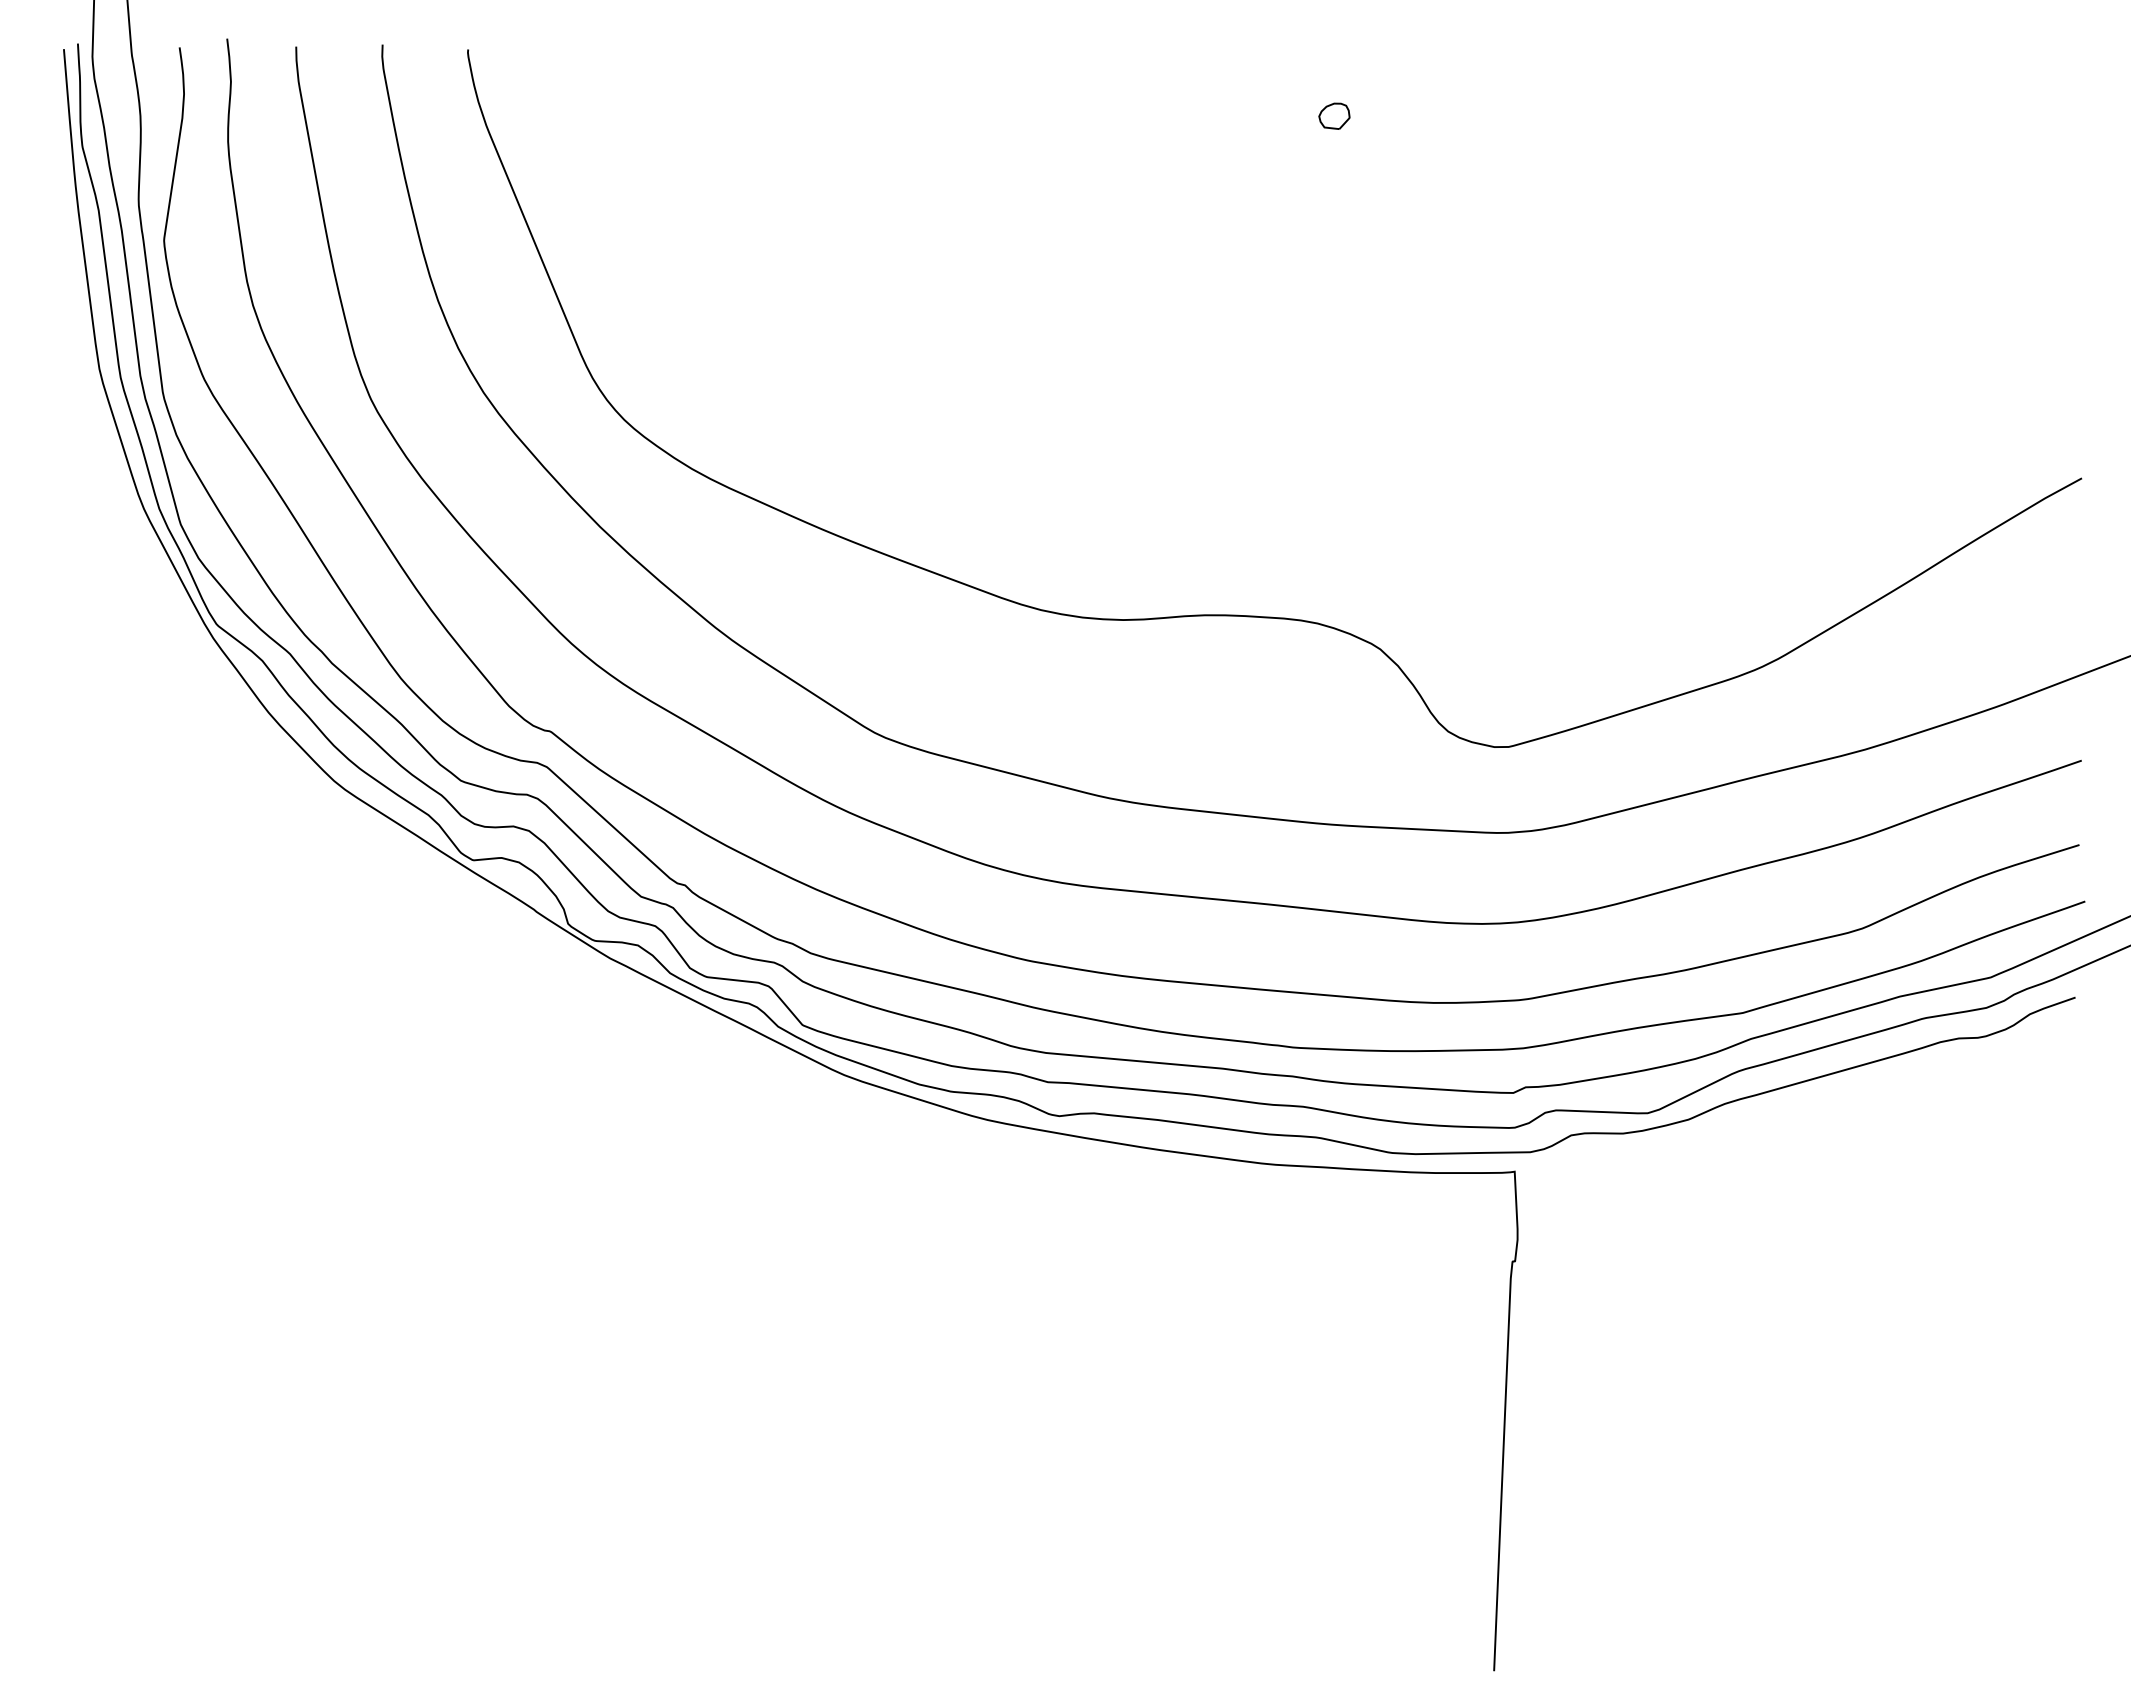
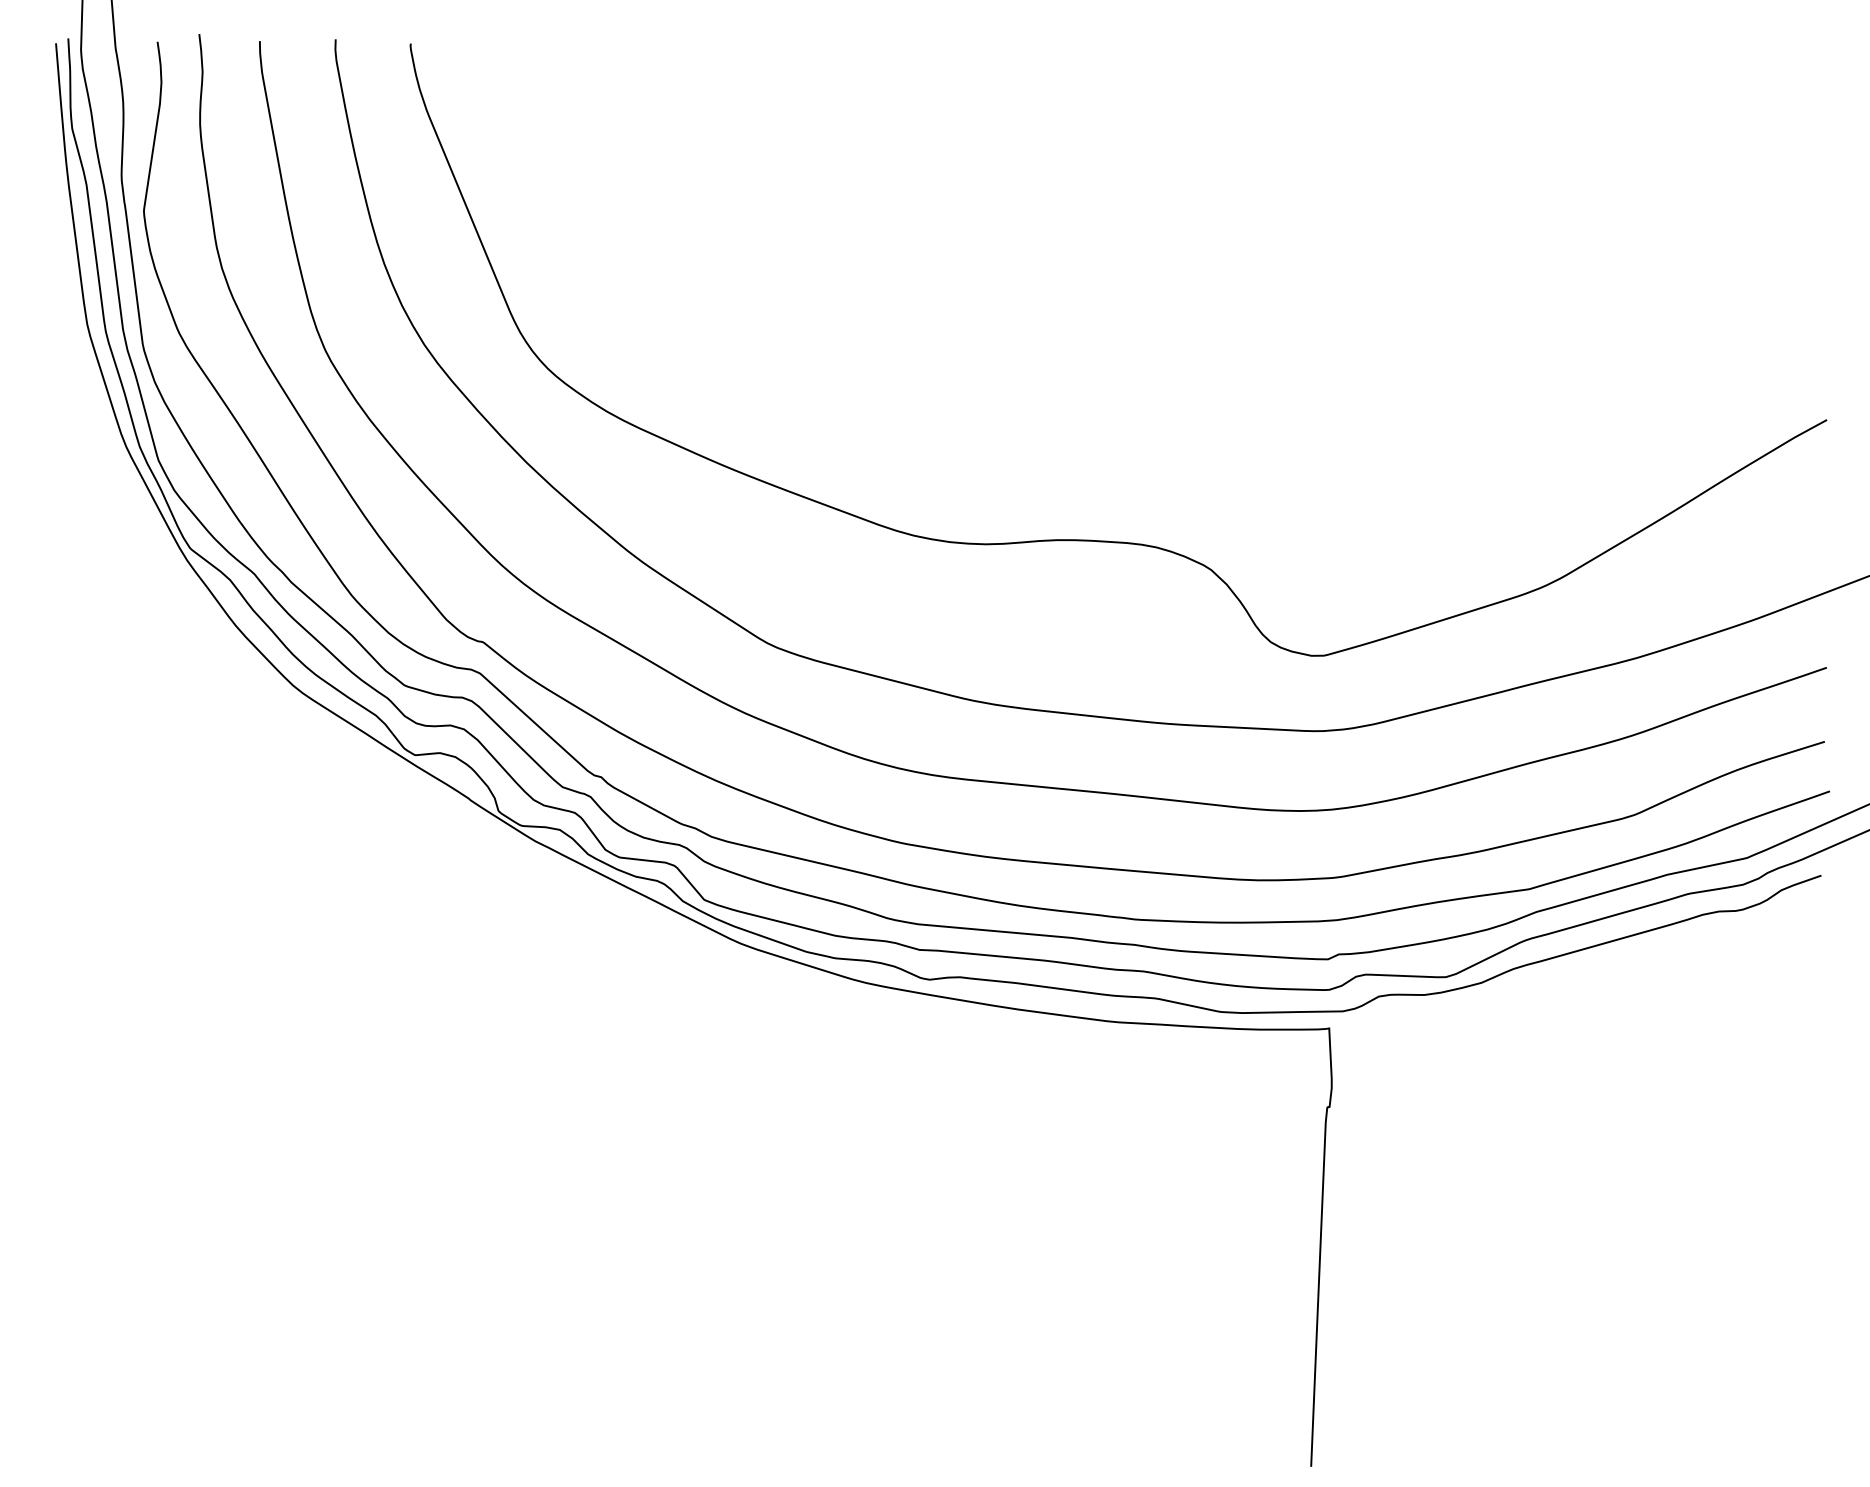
part: (1334, 115) -> (1171, 101), removed

